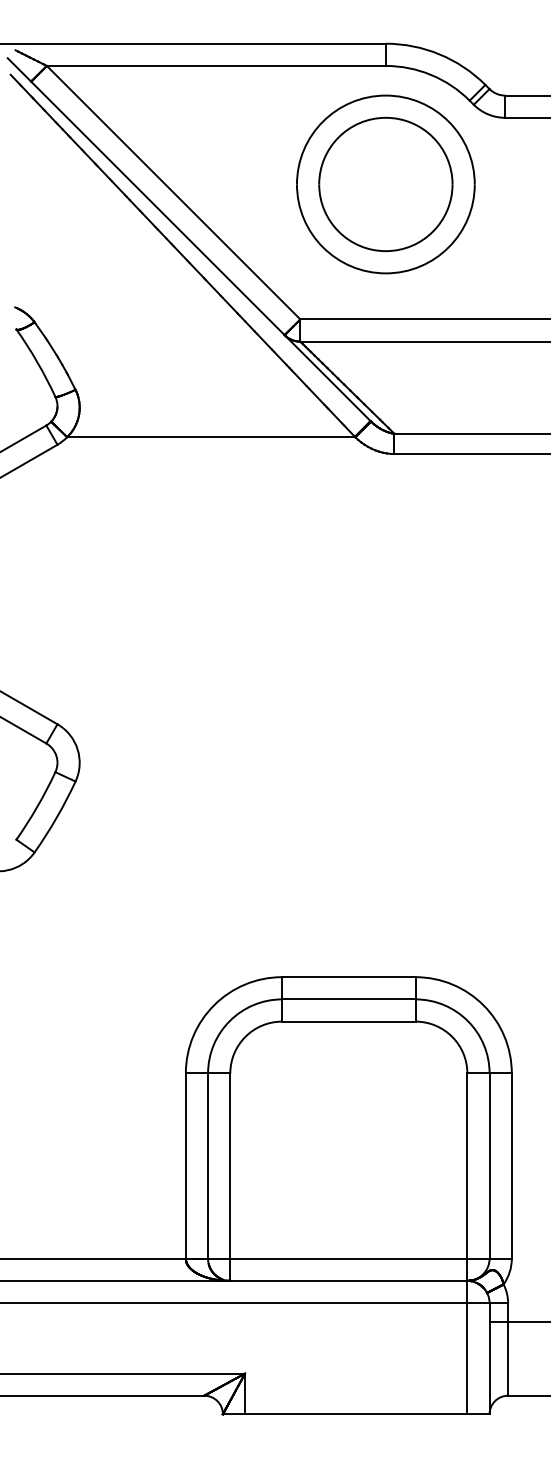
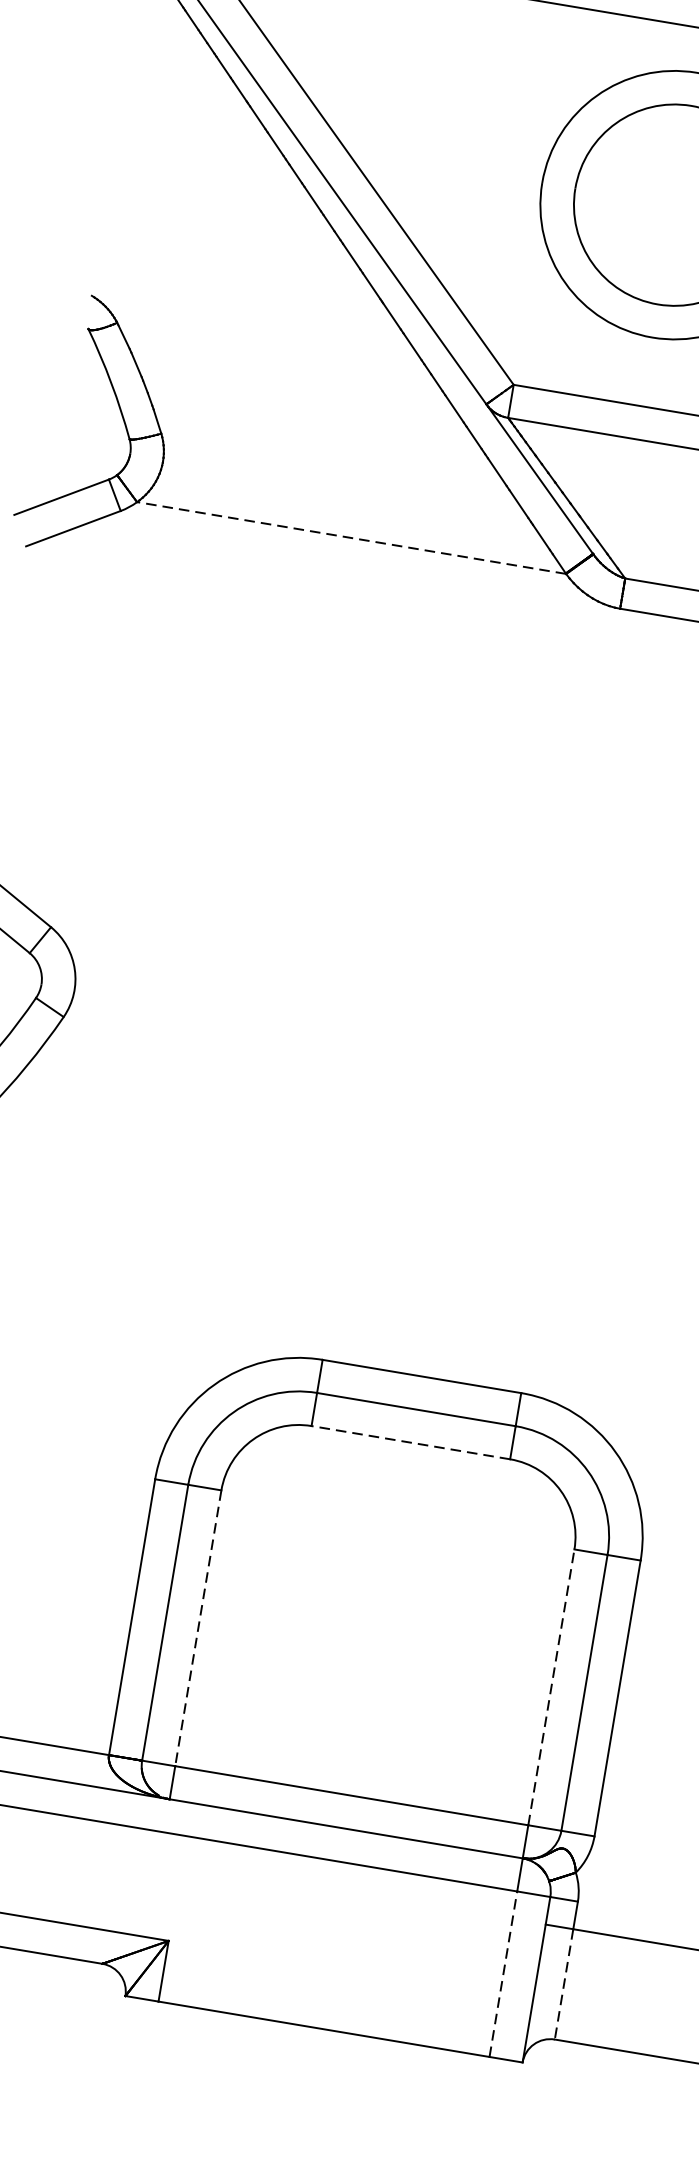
line: (210, 437) -> (350, 538), solid -> dashed
line: (348, 1021) -> (410, 1442), solid -> dashed
line: (230, 1166) -> (198, 1628), solid -> dashed
line: (467, 1166) -> (551, 1688), solid -> dashed
line: (467, 1358) -> (503, 1973), solid -> dashed
line: (508, 1359) -> (564, 1985), solid -> dashed

